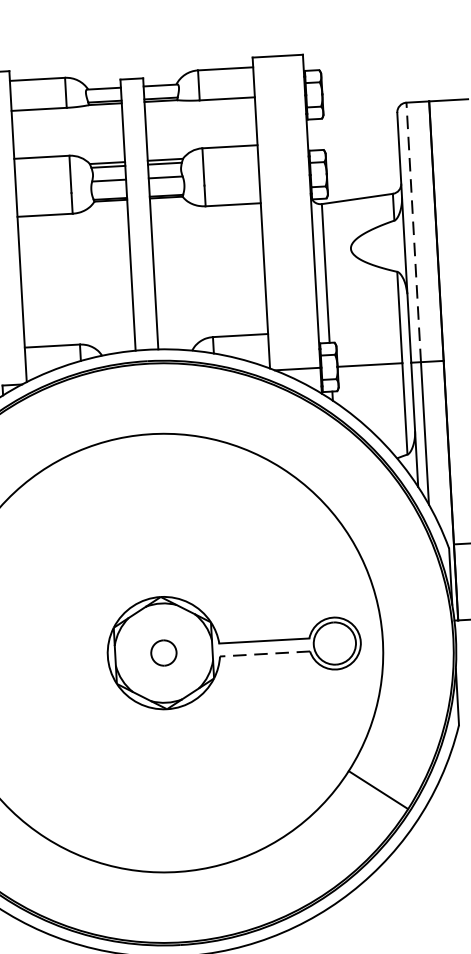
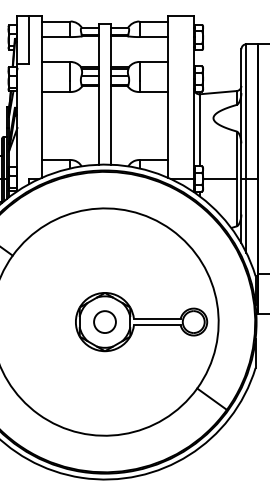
line: (413, 232) -> (246, 111), dashed -> solid
part: (162, 652) -> (104, 321), size x1.67
line: (263, 654) -> (156, 325), dashed -> solid

